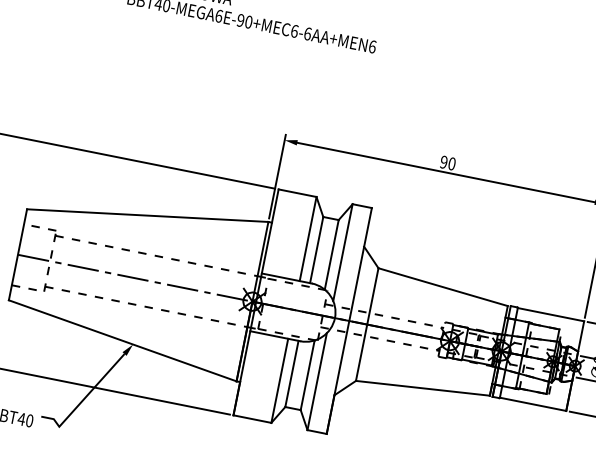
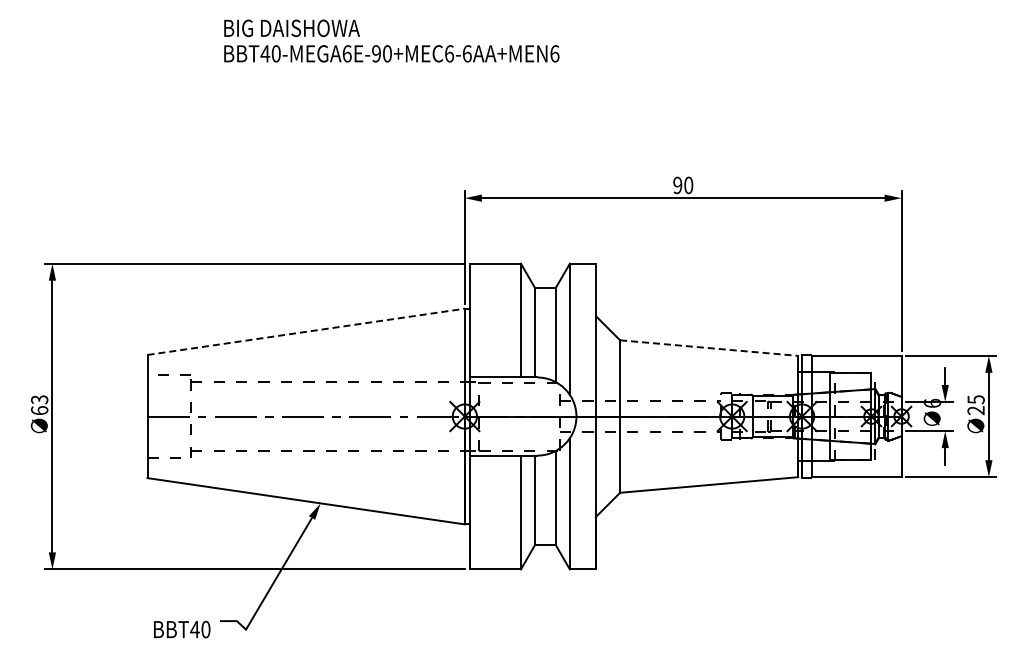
line: (148, 215) -> (306, 331), solid -> dashed
line: (443, 287) -> (709, 348), solid -> dashed

